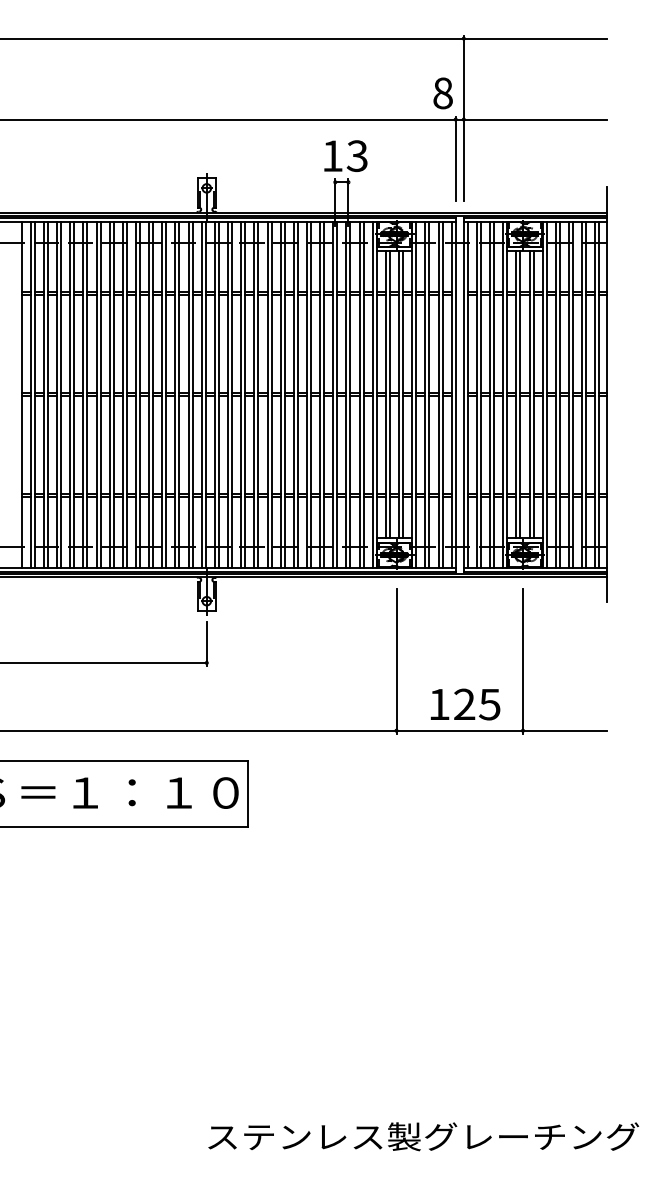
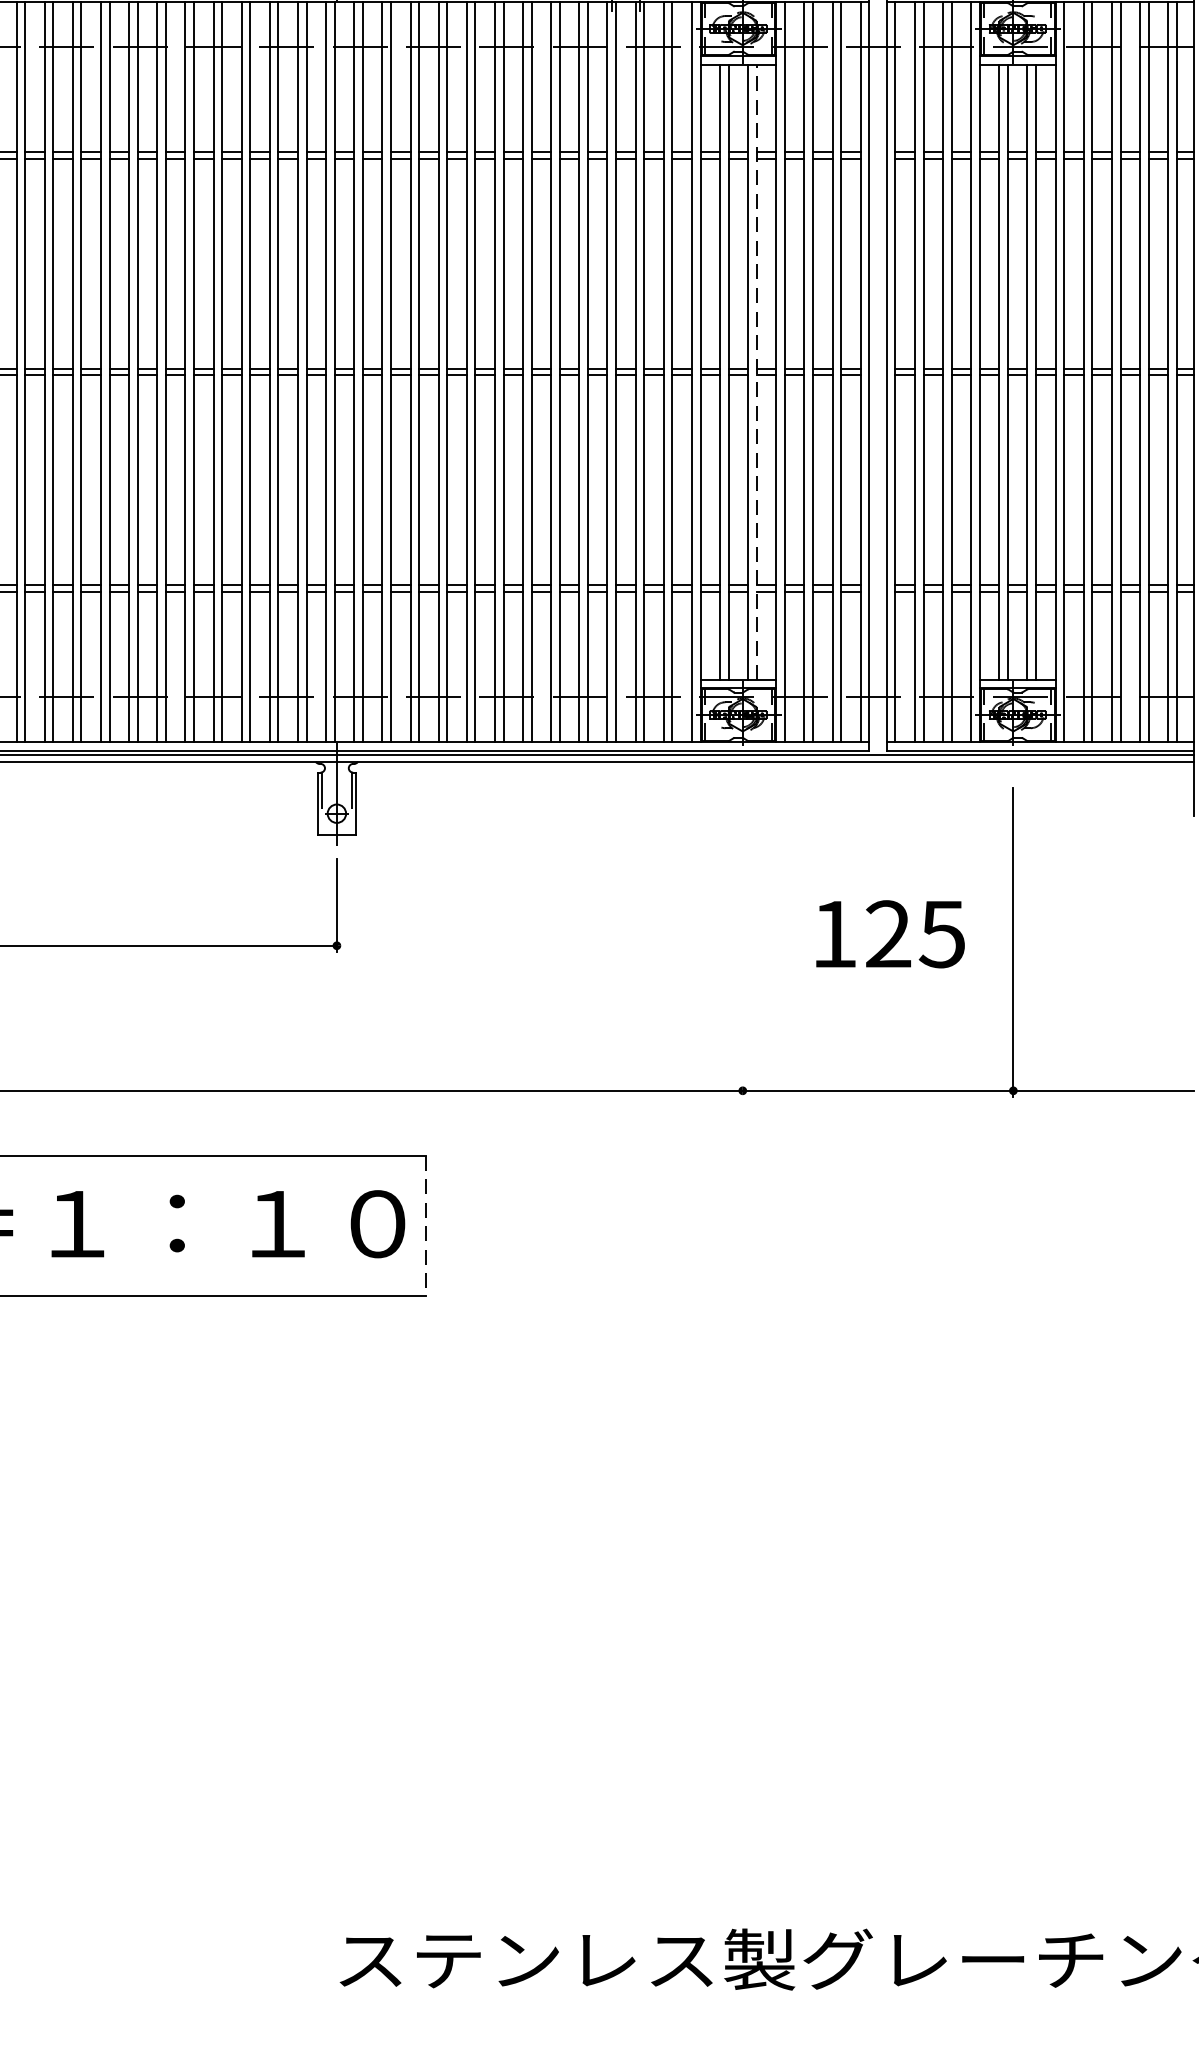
line: (403, 394) -> (757, 371), solid -> dashed
line: (396, 661) -> (742, 942), removed
text: (465, 704) -> (890, 934), moved
line: (248, 793) -> (426, 1225), solid -> dashed

